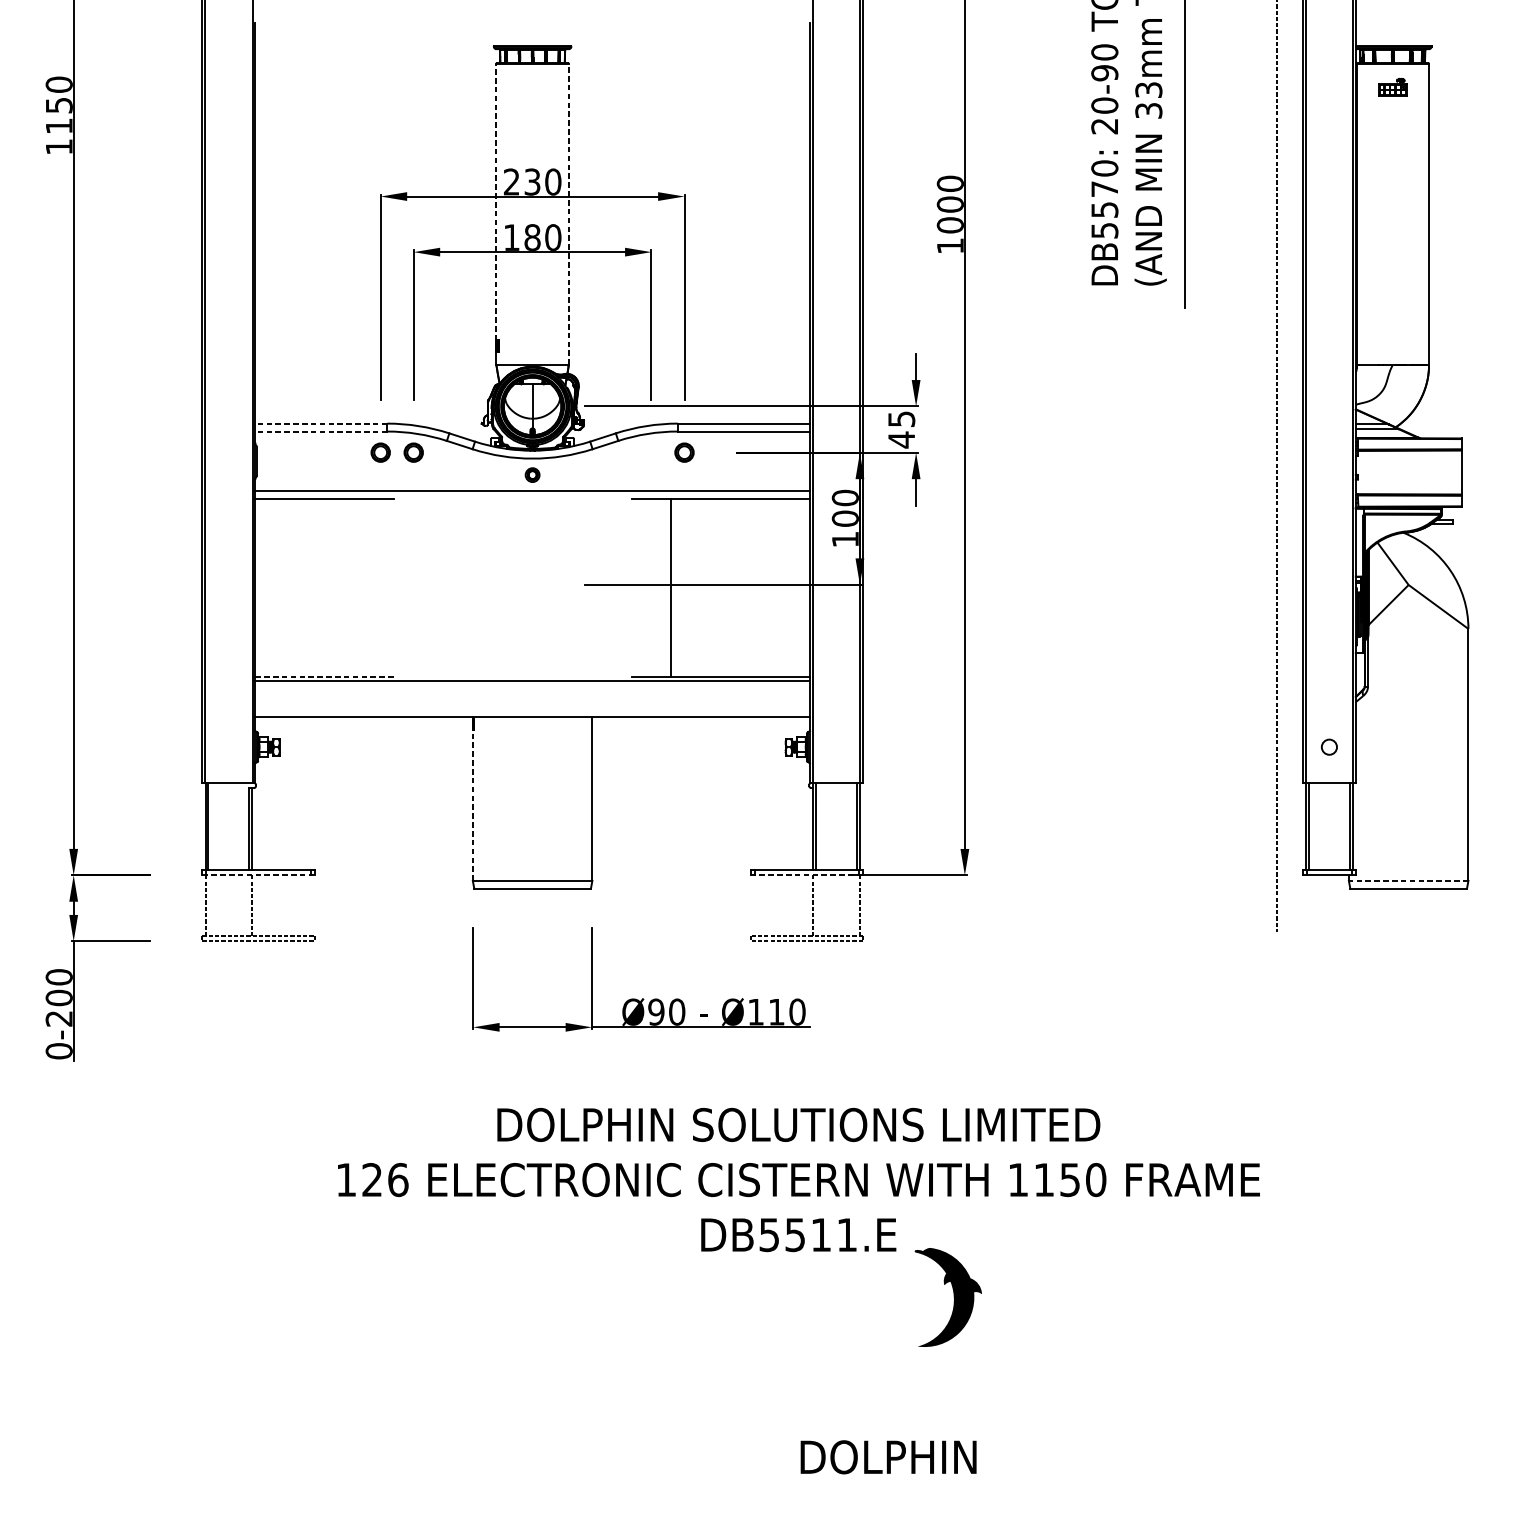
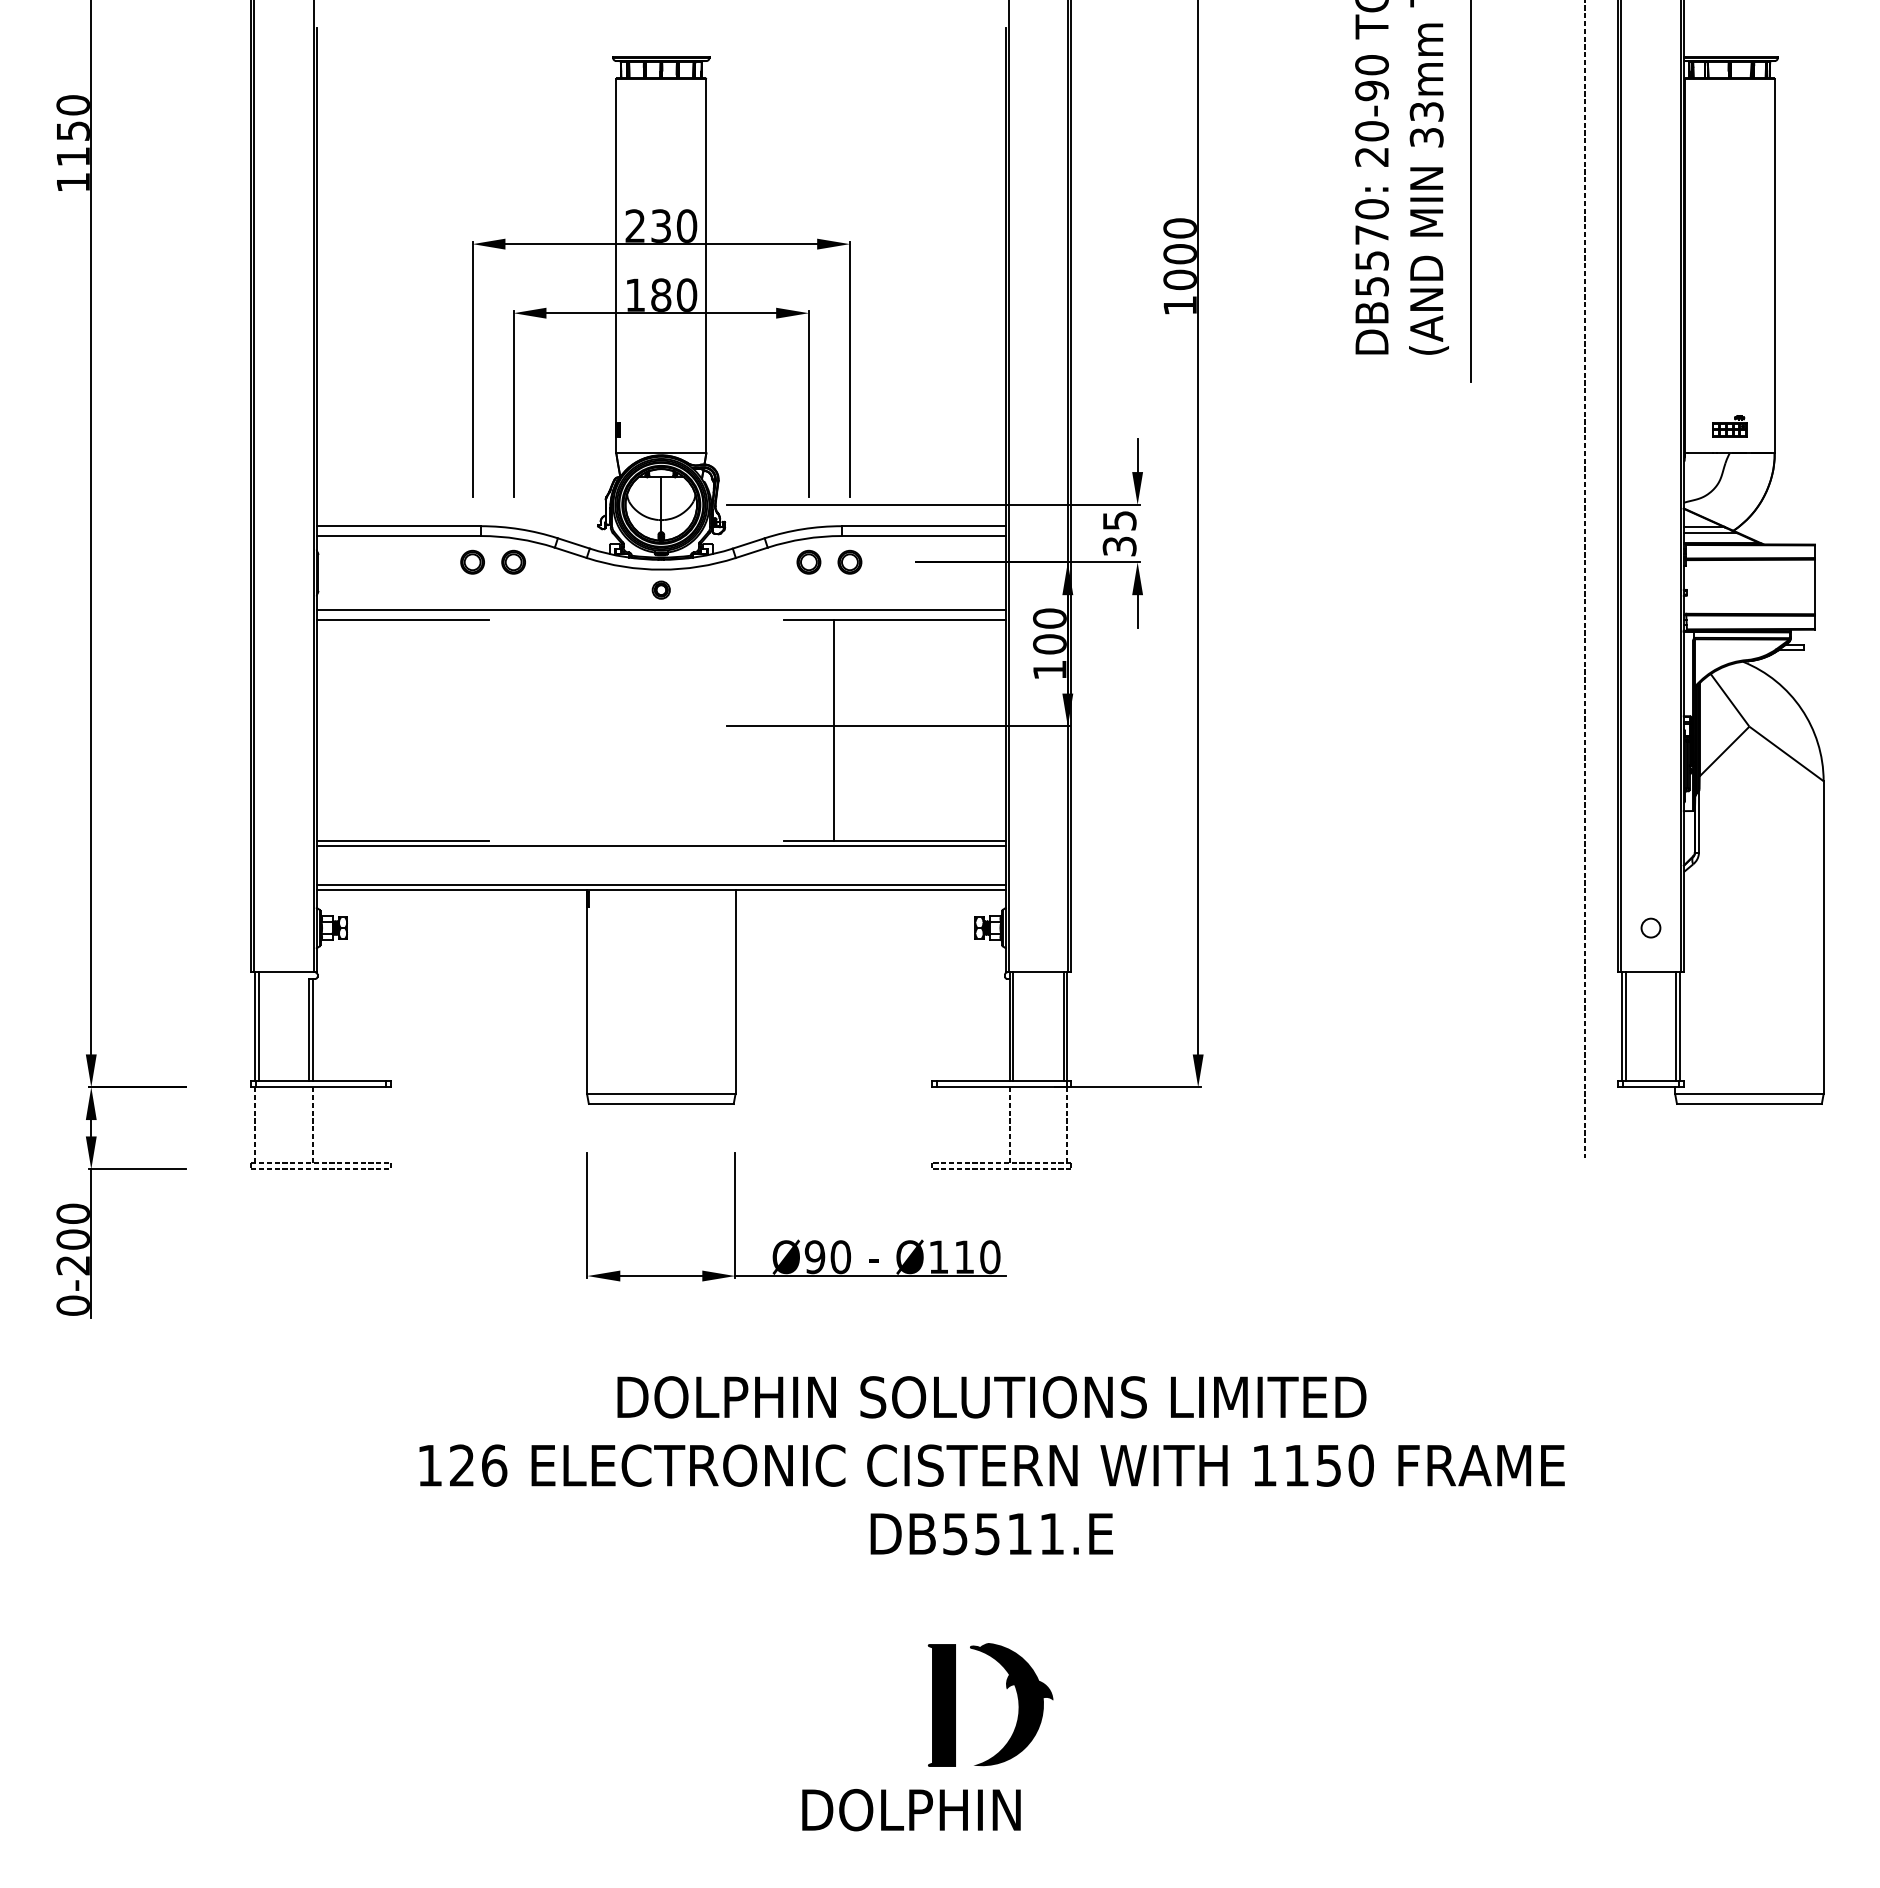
part: (1392, 87) -> (1729, 426), moved
line: (496, 202) -> (616, 251), dashed -> solid
line: (569, 213) -> (706, 265), dashed -> solid
line: (321, 423) -> (398, 526), dashed -> solid
line: (321, 431) -> (398, 536), dashed -> solid
text: (901, 439) -> (1119, 546), 45 -> 35
part: (651, 452) -> (808, 561), added
line: (325, 677) -> (403, 841), dashed -> solid
line: (531, 712) -> (660, 885), added
line: (473, 805) -> (587, 1000), dashed -> solid
line: (258, 875) -> (320, 1087), dashed -> solid
line: (806, 875) -> (1001, 1087), dashed -> solid
line: (1407, 881) -> (1748, 1094), dashed -> solid
part: (953, 1297) -> (1018, 1704), moved
part: (758, 1373) -> (941, 1705), added
text: (888, 1457) -> (911, 1810), moved

